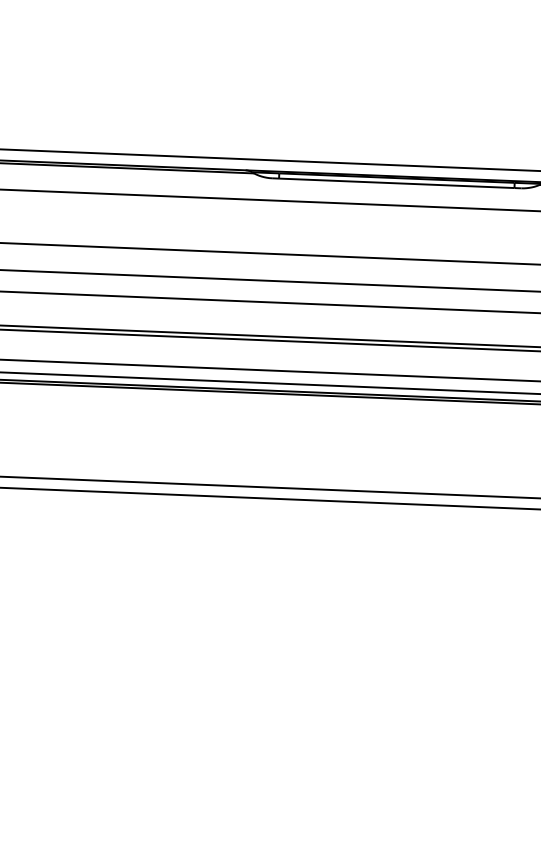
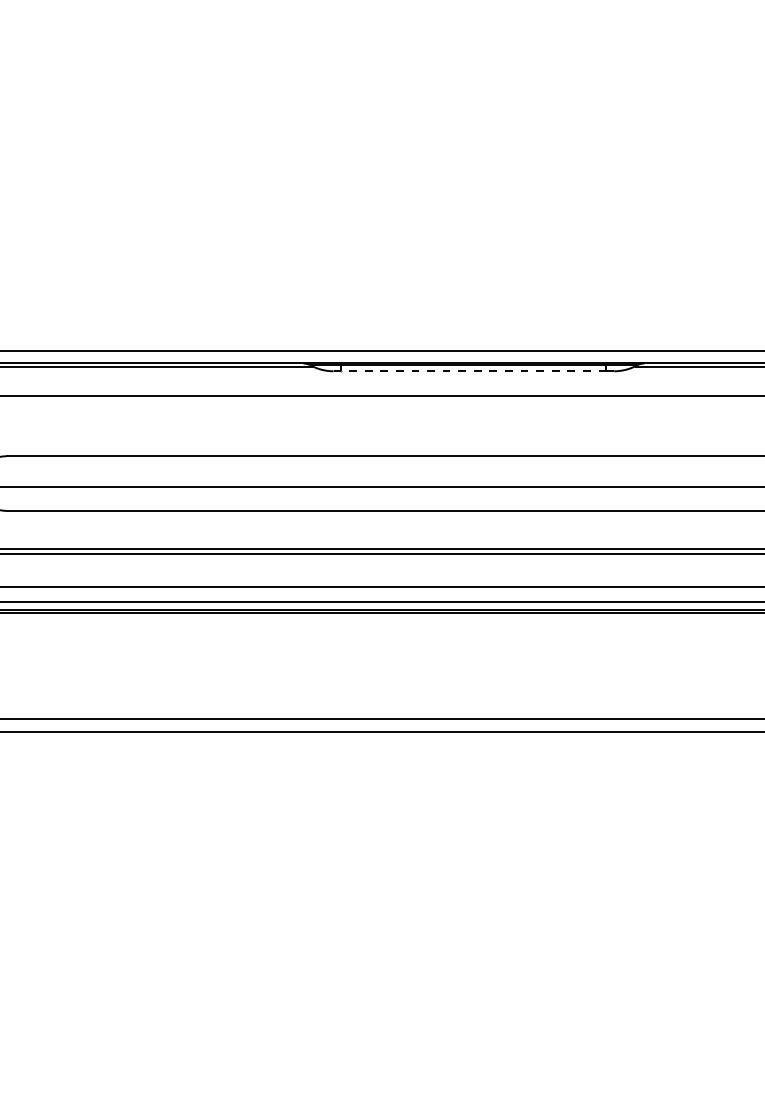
line: (396, 183) -> (473, 371), solid -> dashed

